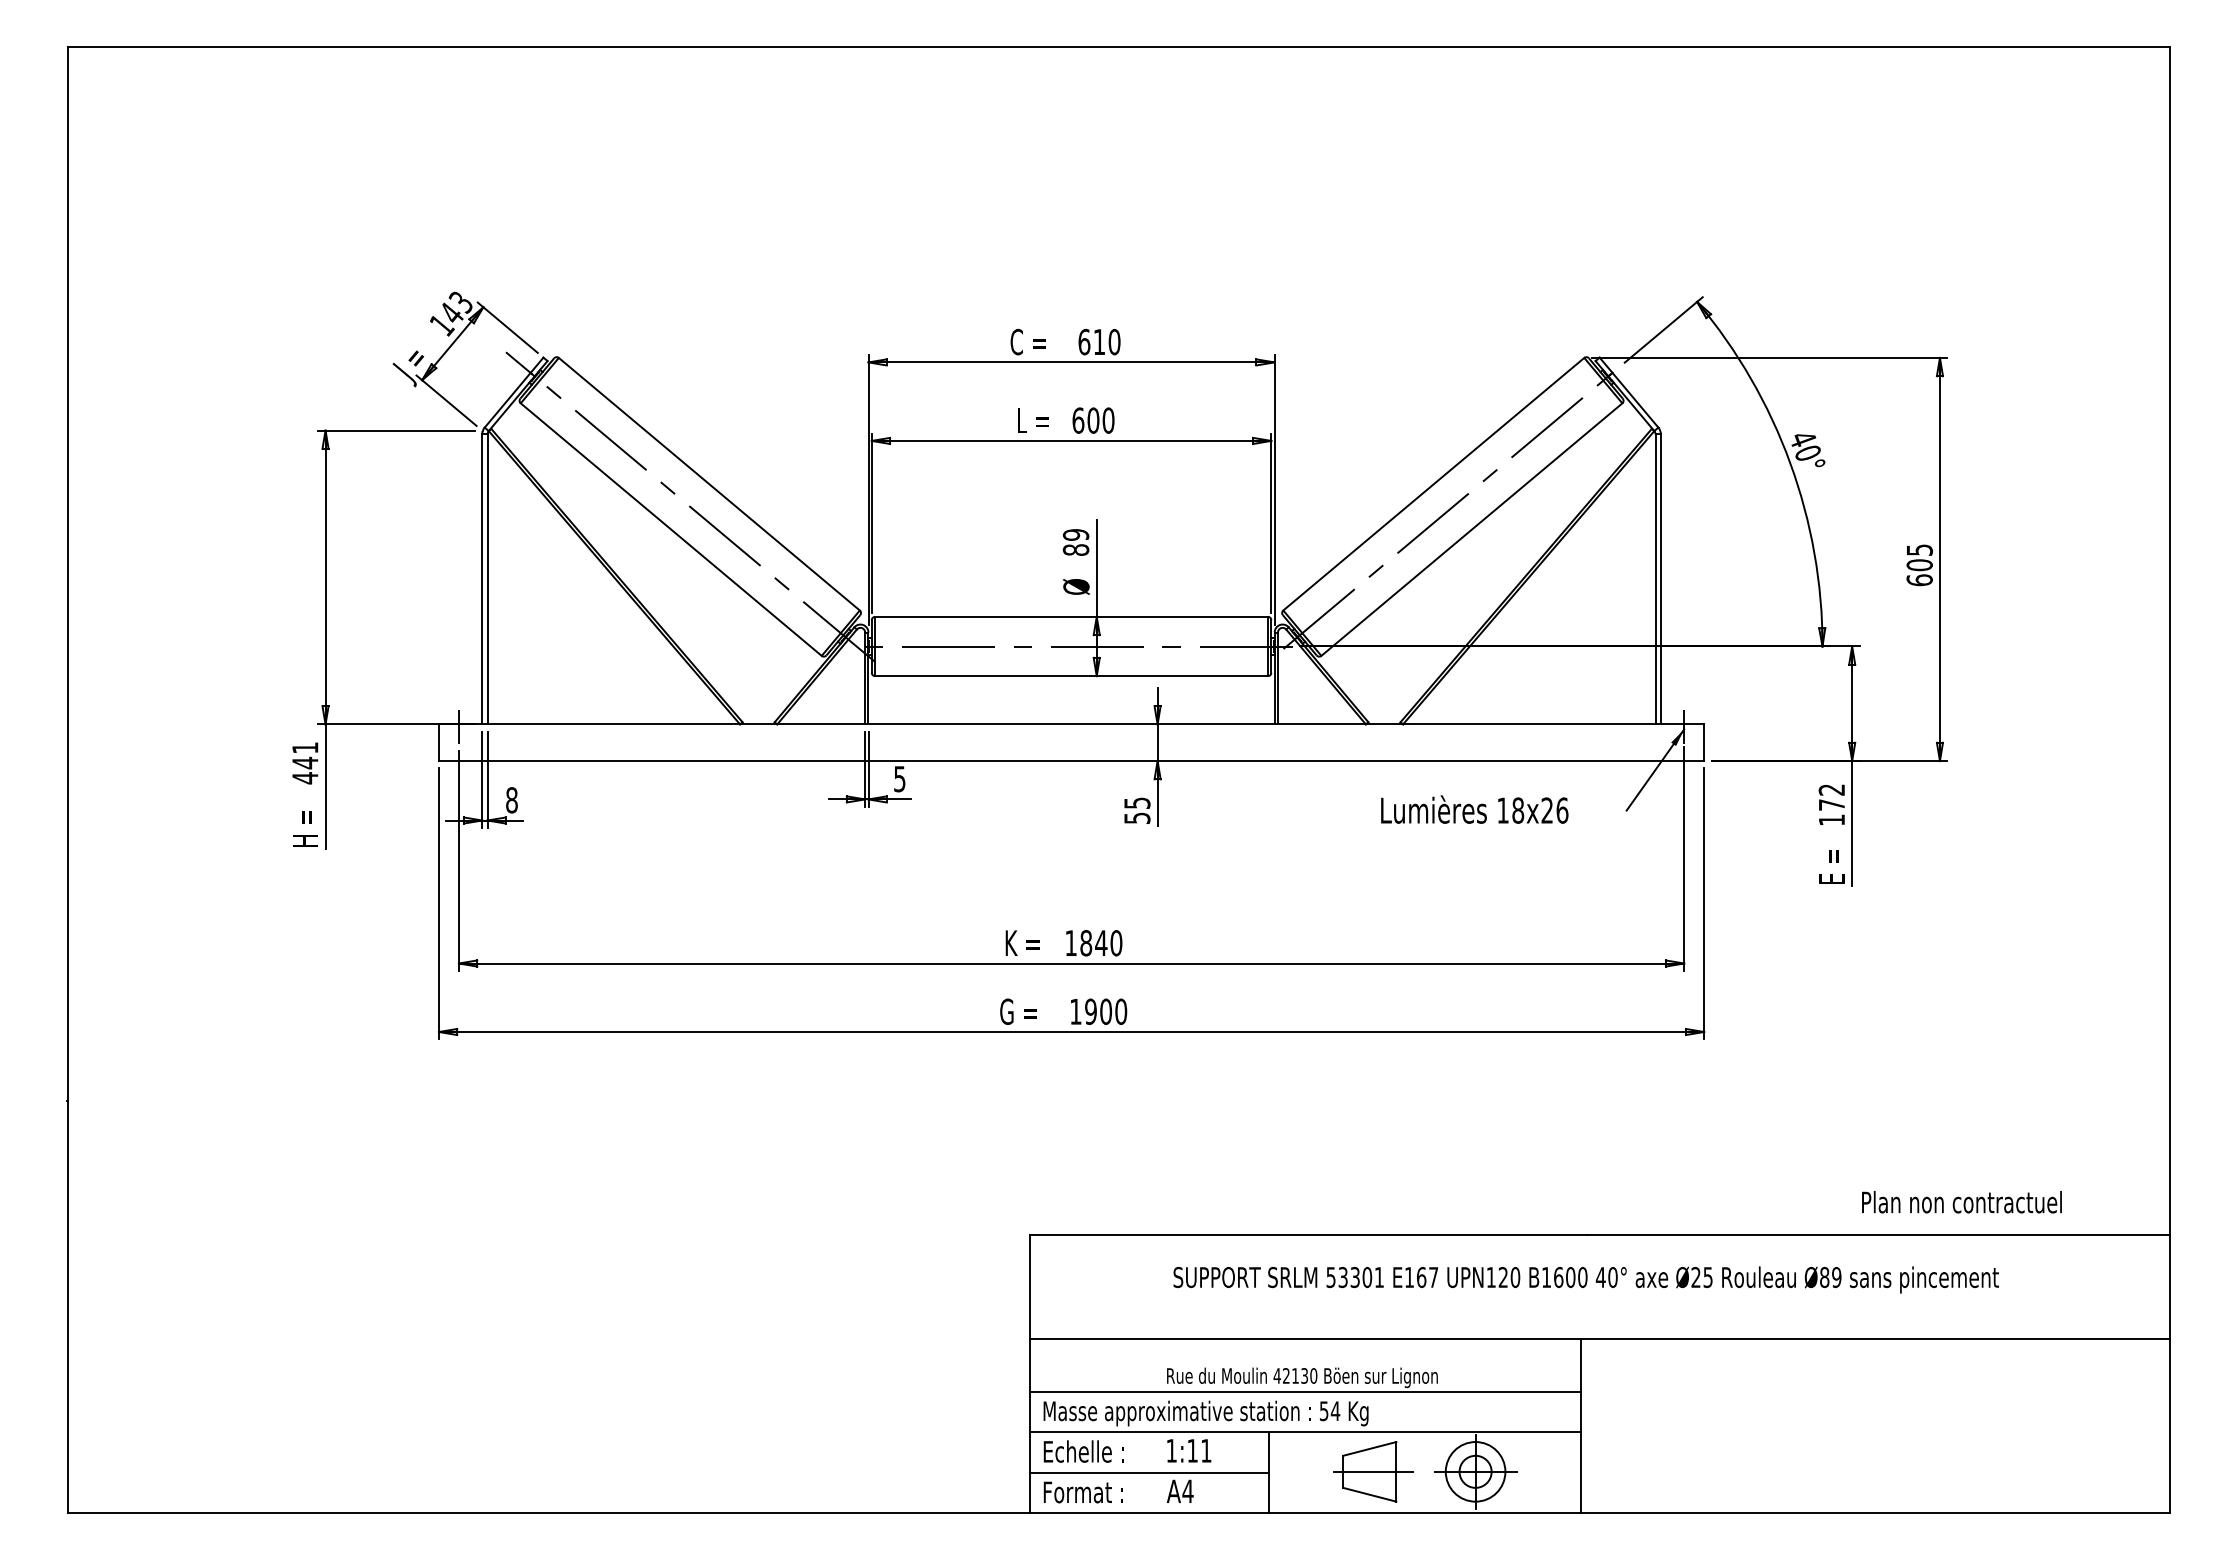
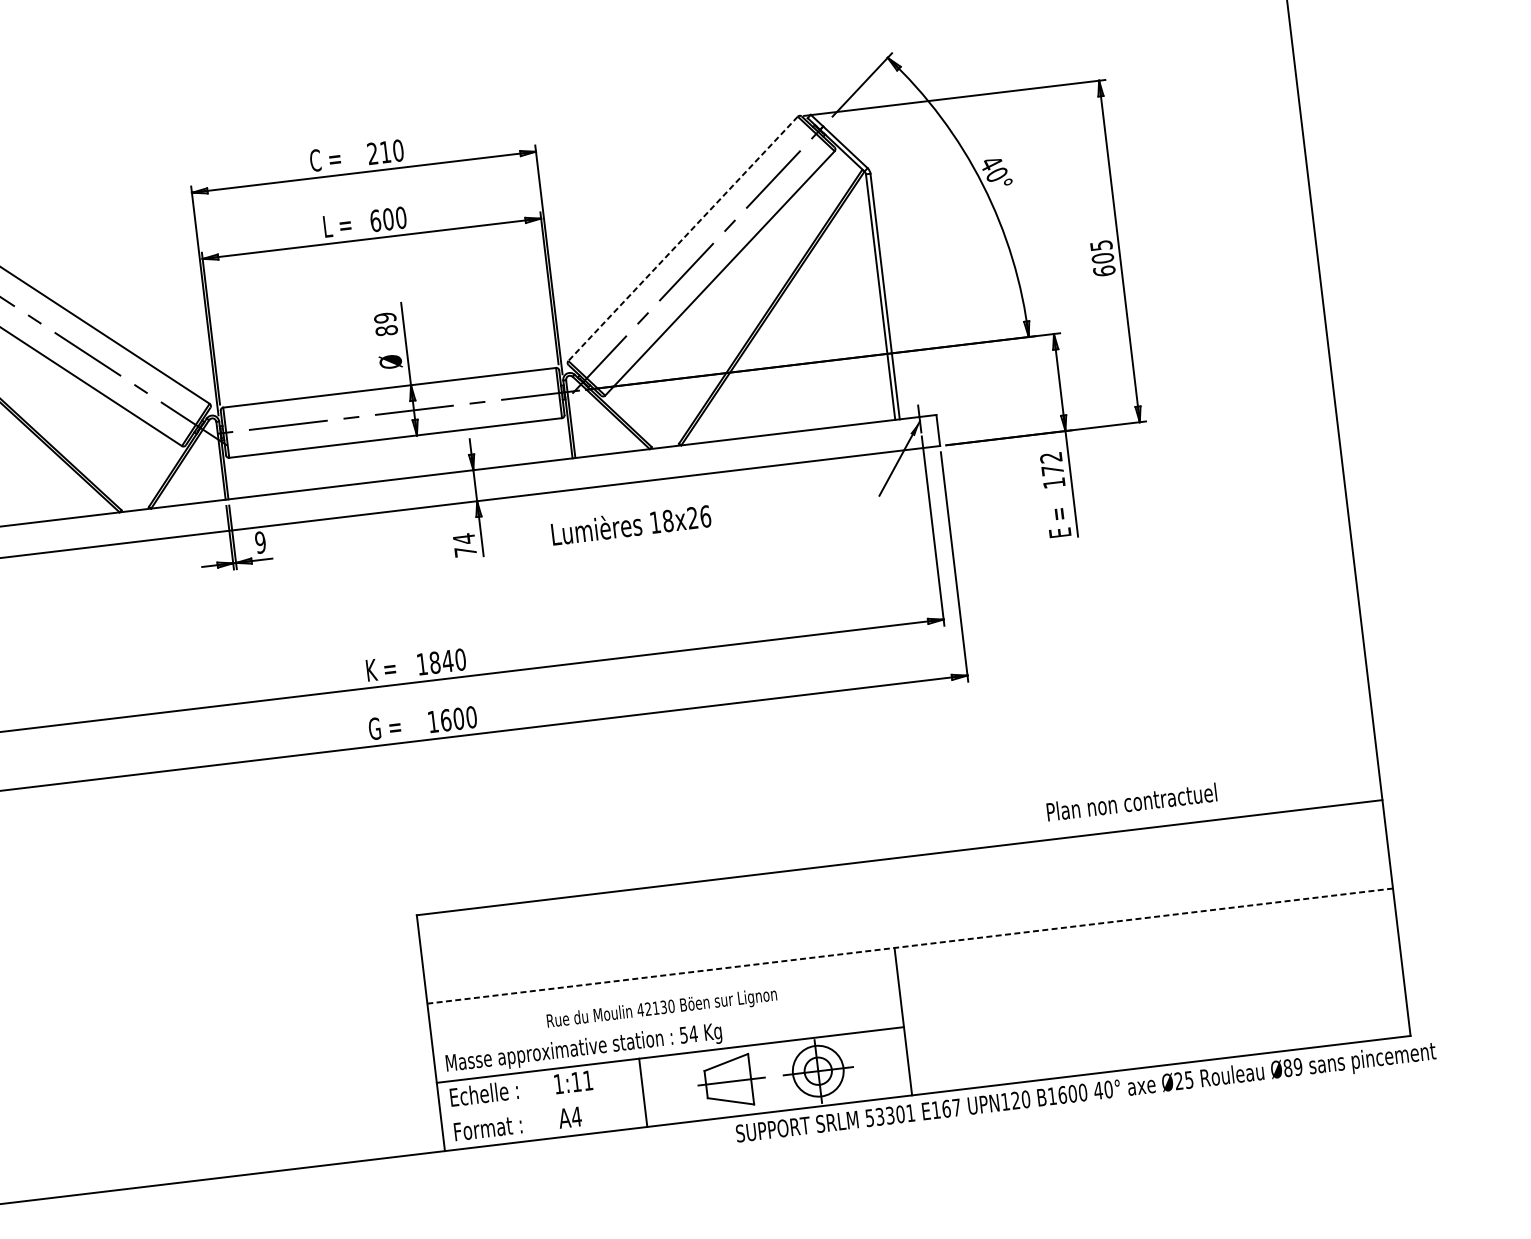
text: (1084, 341) -> (372, 153), 610 -> 210
line: (1433, 484) -> (682, 239), solid -> dashed
text: (899, 778) -> (260, 542), 5 -> 9
text: (1474, 809) -> (631, 524), moved
text: (1137, 810) -> (465, 545), 55 -> 74
text: (1091, 1011) -> (446, 720), 1900 -> 1600
text: (1961, 1202) -> (1131, 802), moved
text: (1585, 1279) -> (1085, 1094), moved
line: (1599, 1338) -> (909, 945), solid -> dashed
line: (1305, 1392) -> (666, 1021), removed
line: (1148, 1472) -> (541, 1104), removed

